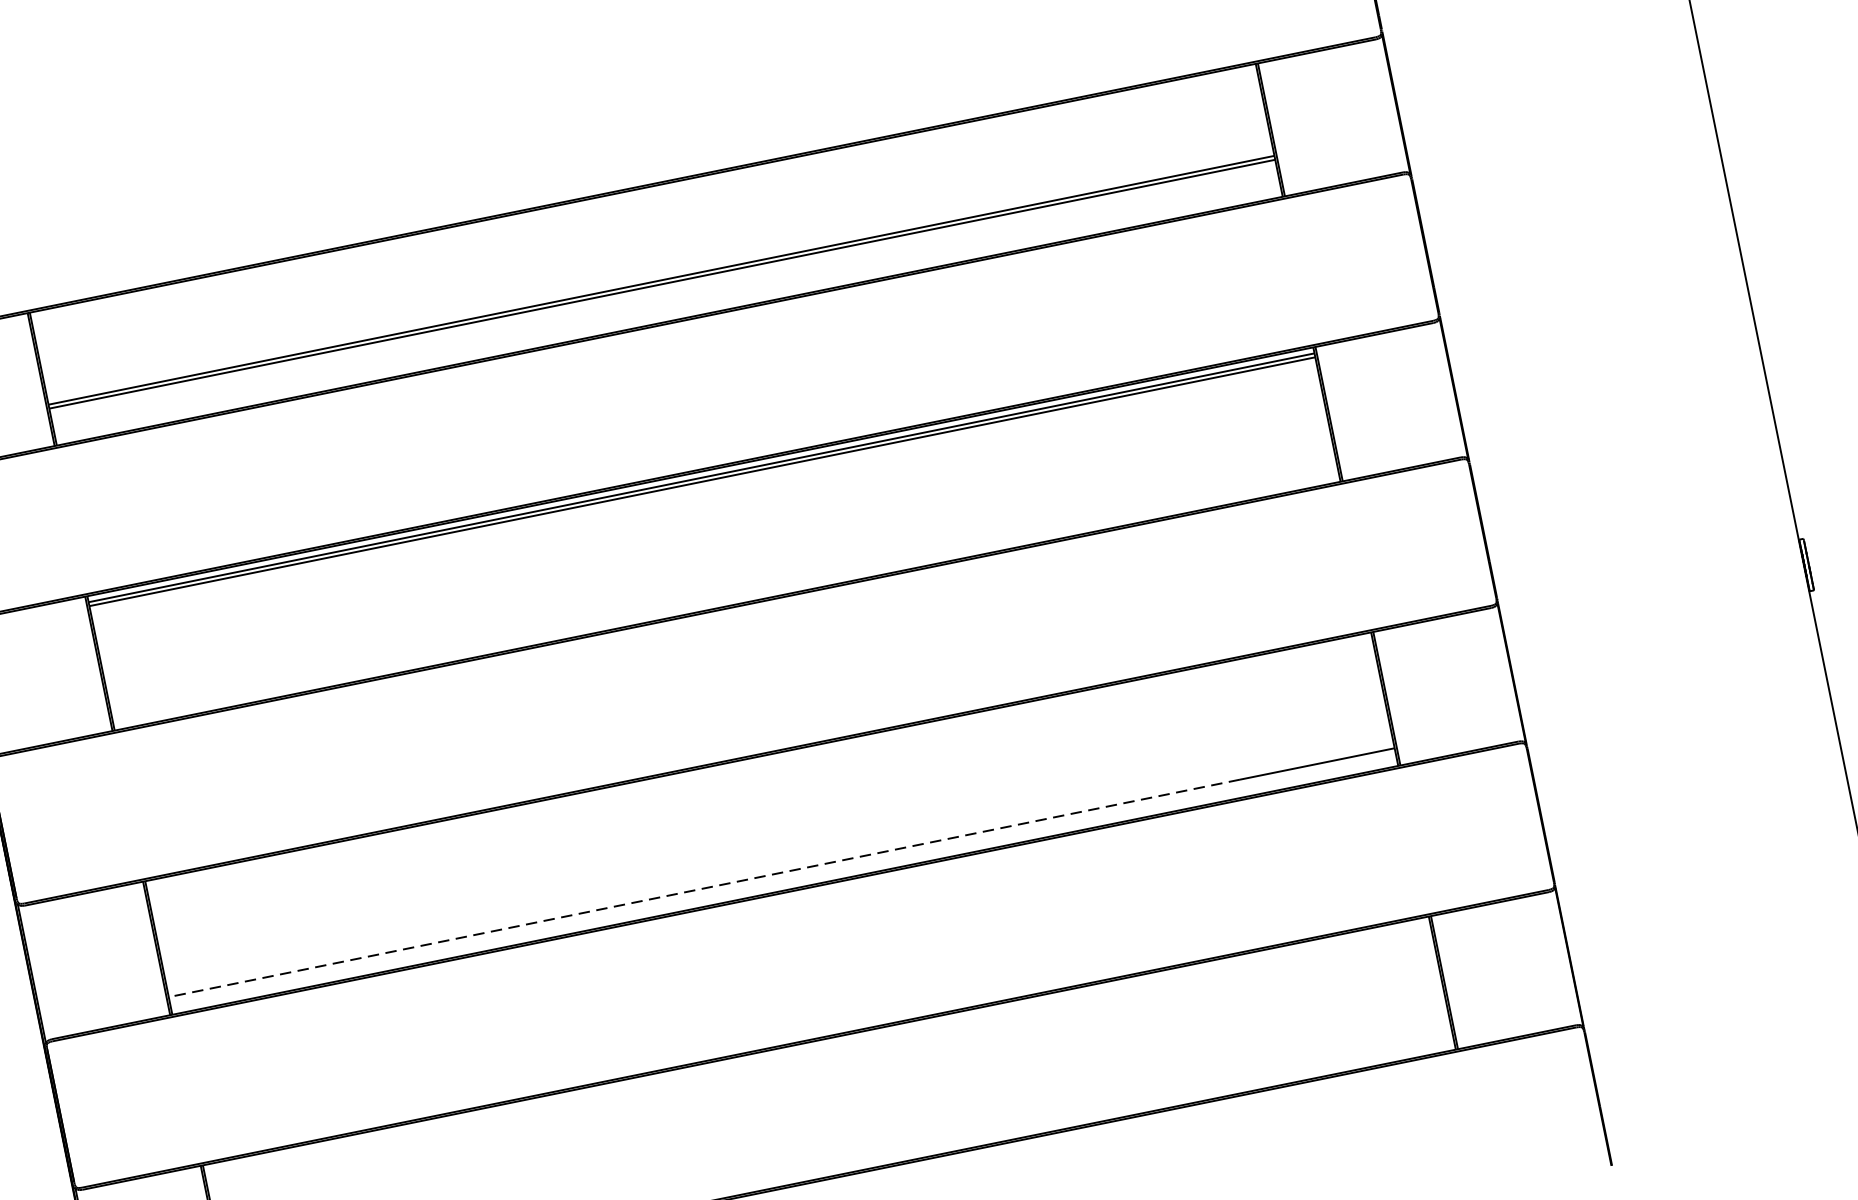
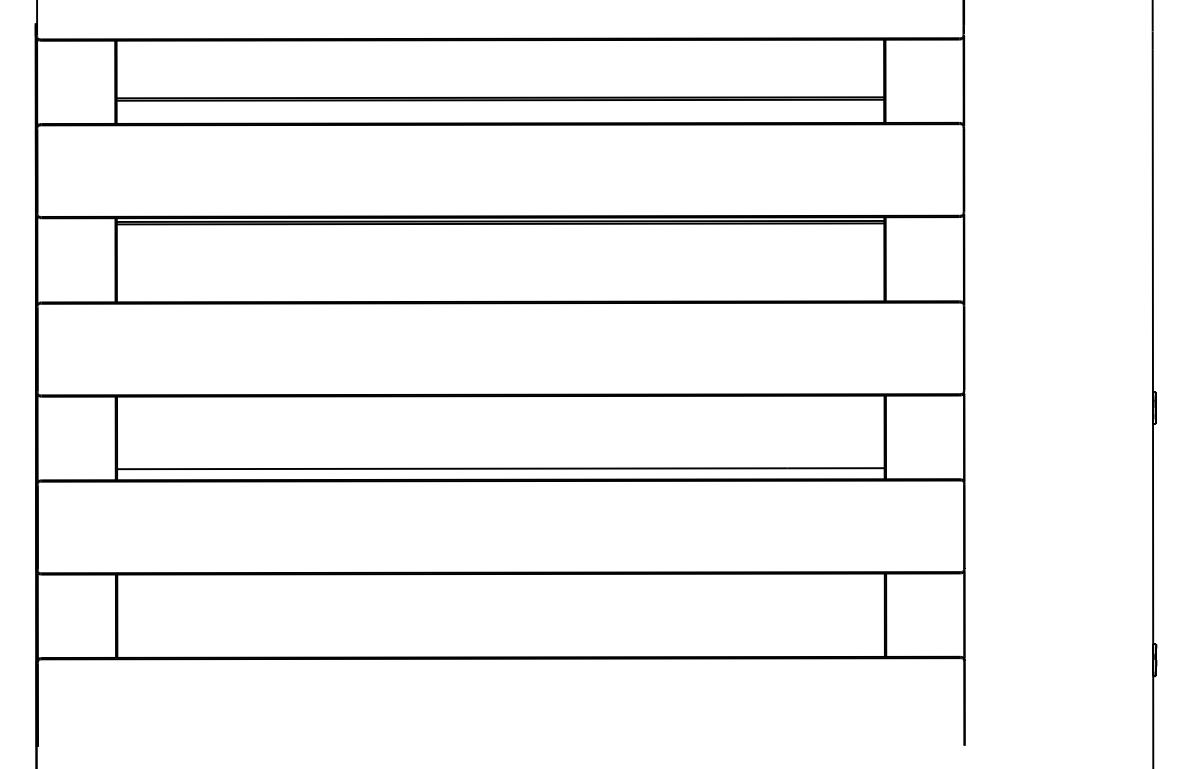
line: (702, 888) -> (451, 468), dashed -> solid

